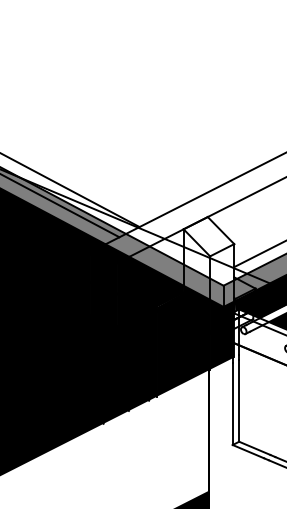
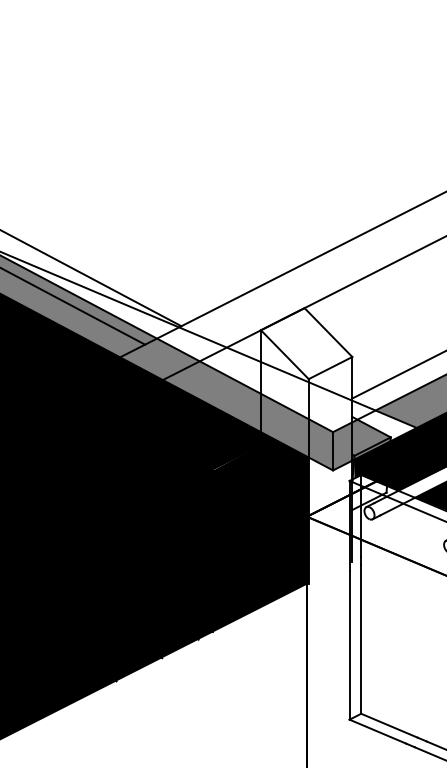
fill: (253, 281) -> (387, 424), removed
fill: (222, 334) -> (331, 520), removed

